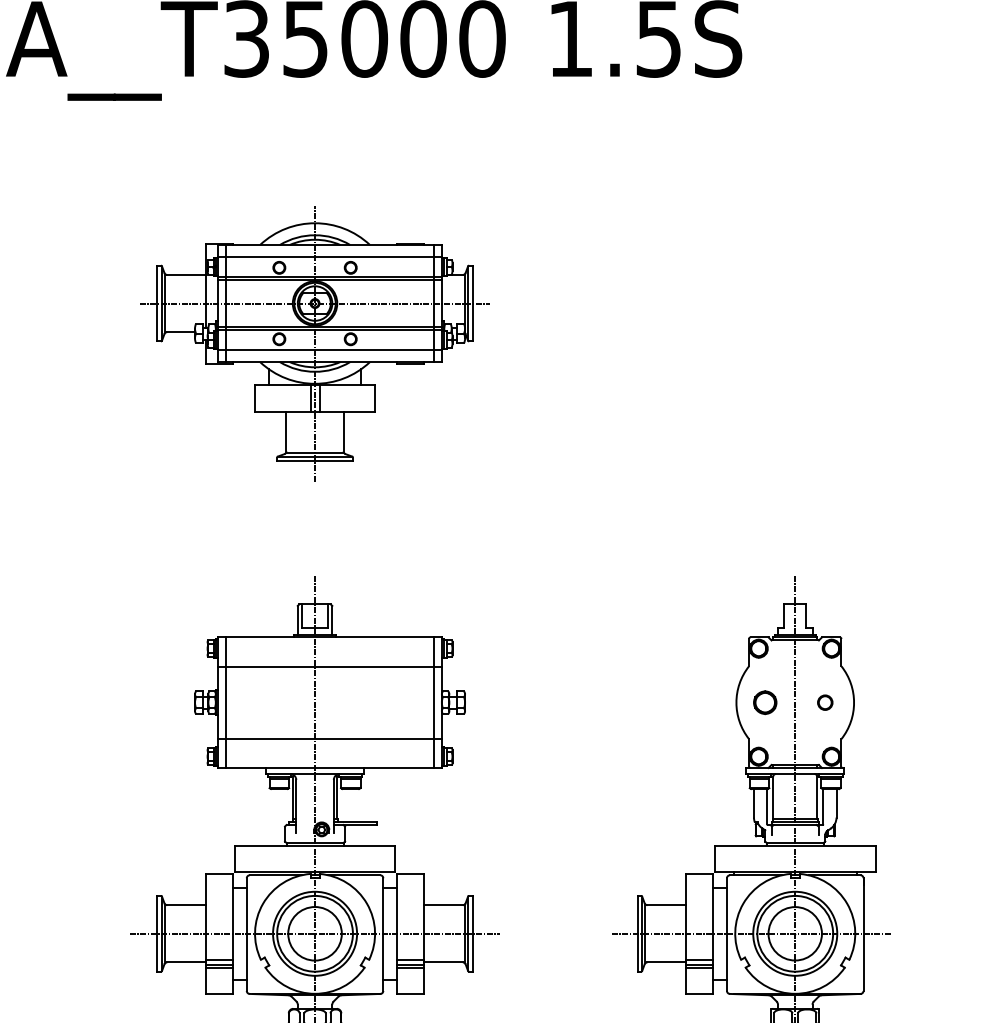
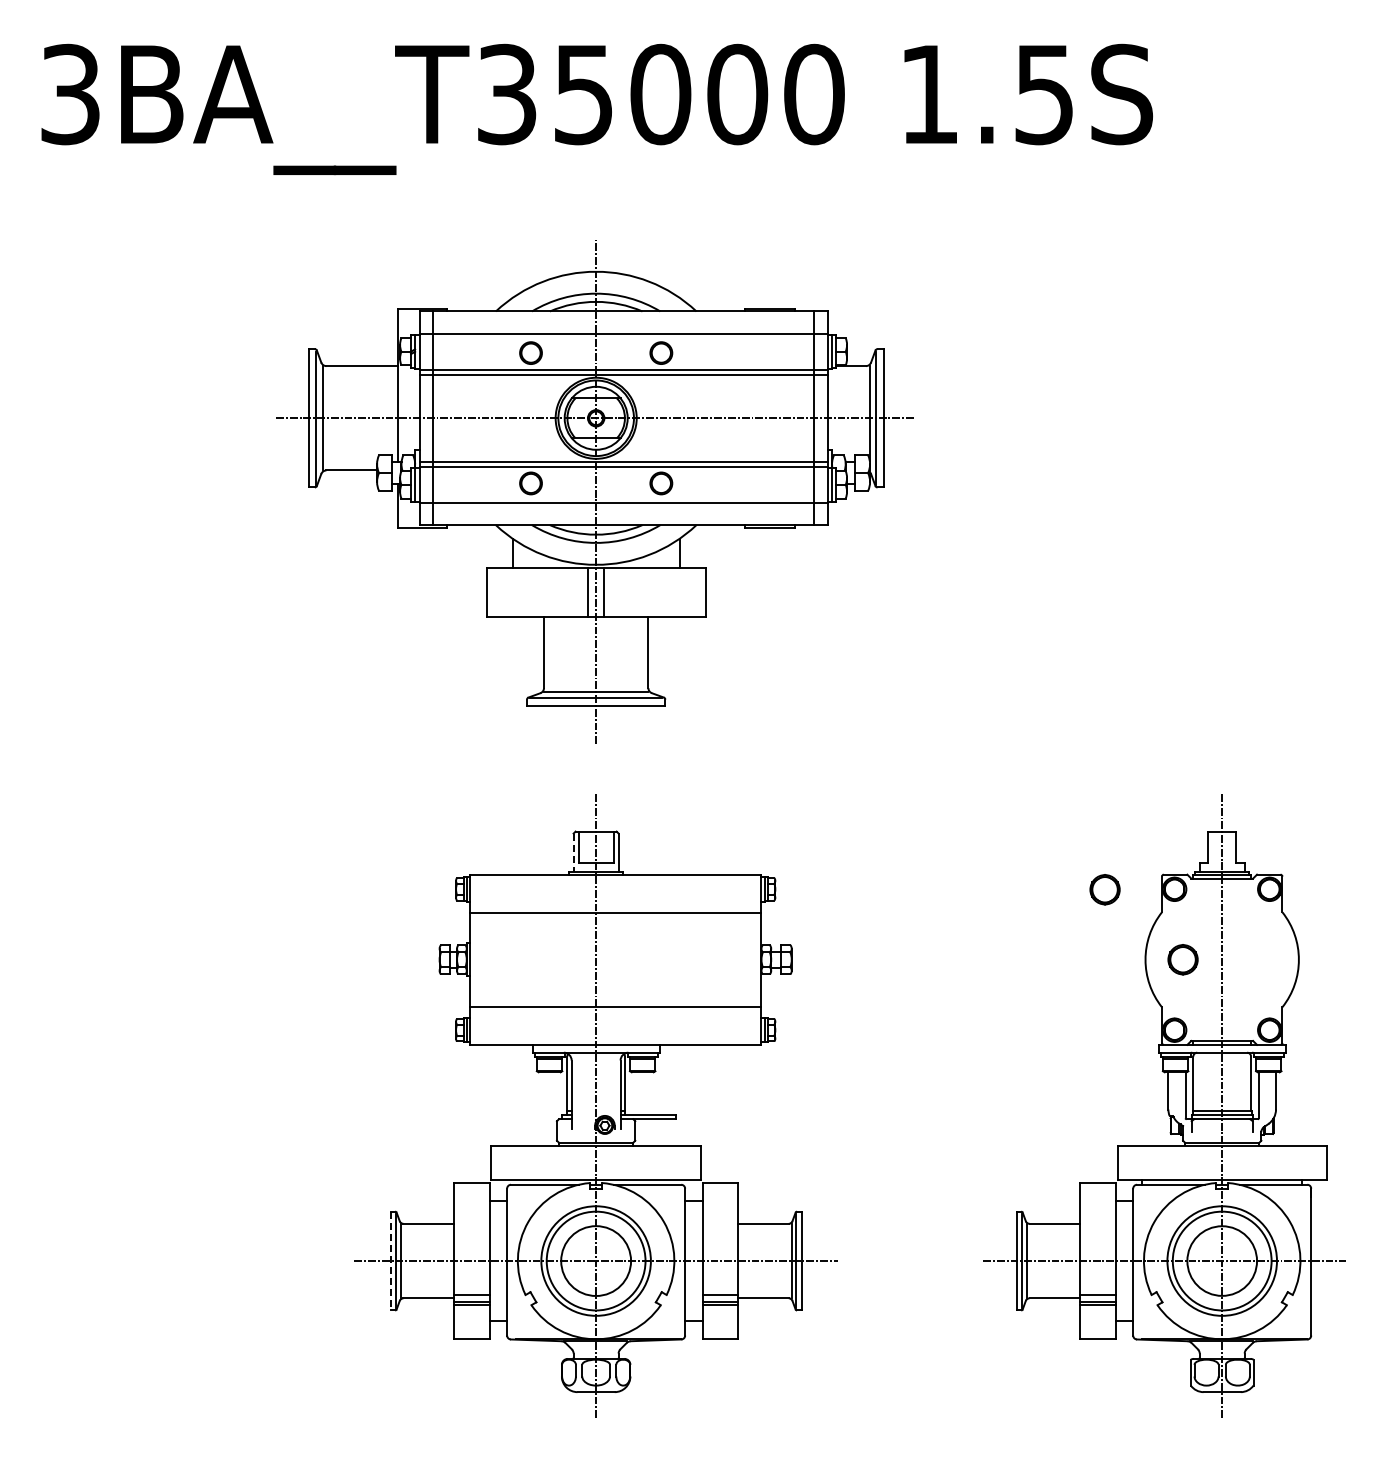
part: (314, 343) -> (595, 491), size x1.4
line: (297, 621) -> (573, 853), solid -> dashed
part: (704, 648) -> (1104, 889), added
line: (225, 702) -> (479, 959), removed
line: (434, 702) -> (751, 959), removed
circle: (825, 702) -> (1261, 959), removed
line: (157, 934) -> (390, 1261), solid -> dashed

